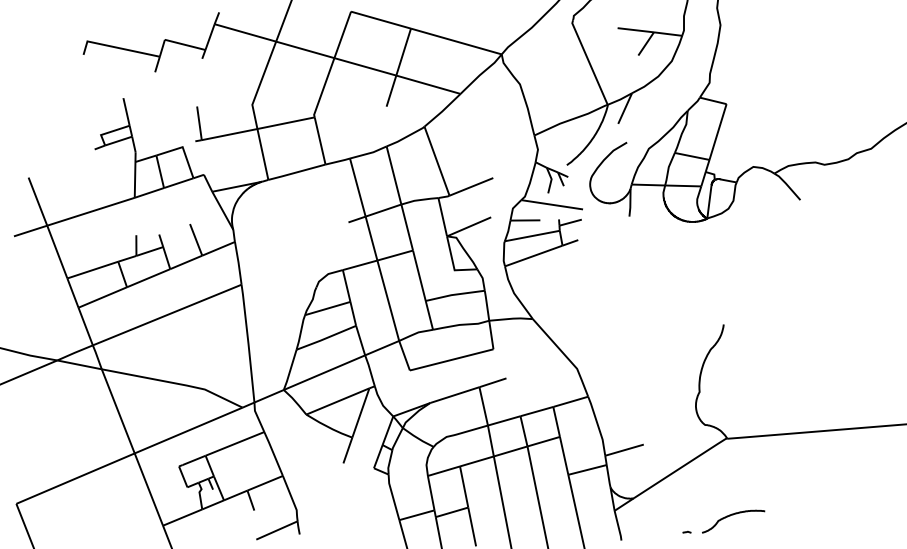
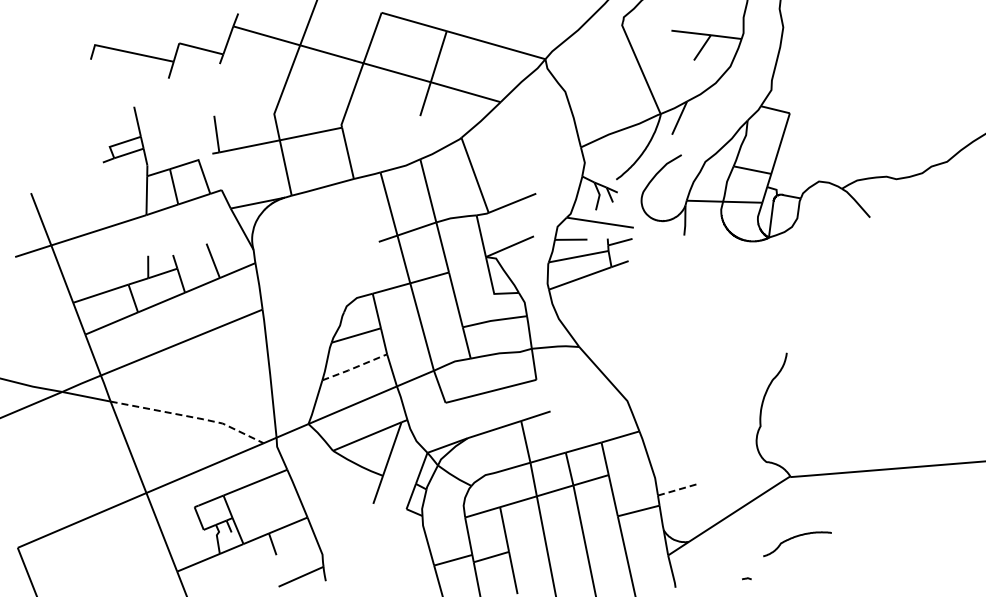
line: (326, 337) -> (354, 367), solid -> dashed
line: (175, 383) -> (190, 416), solid -> dashed
line: (624, 450) -> (678, 489), solid -> dashed
curve: (733, 515) -> (797, 537), moved

